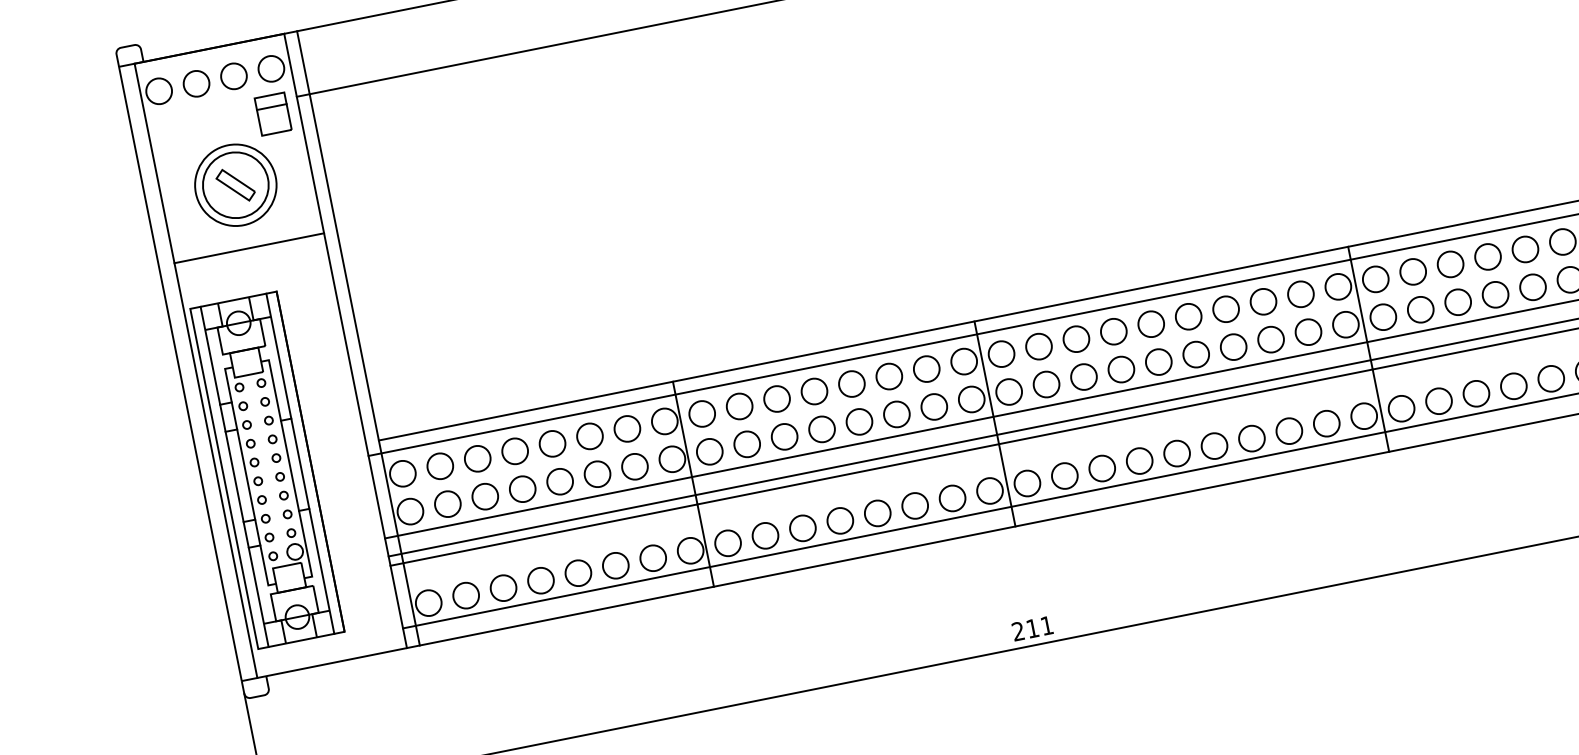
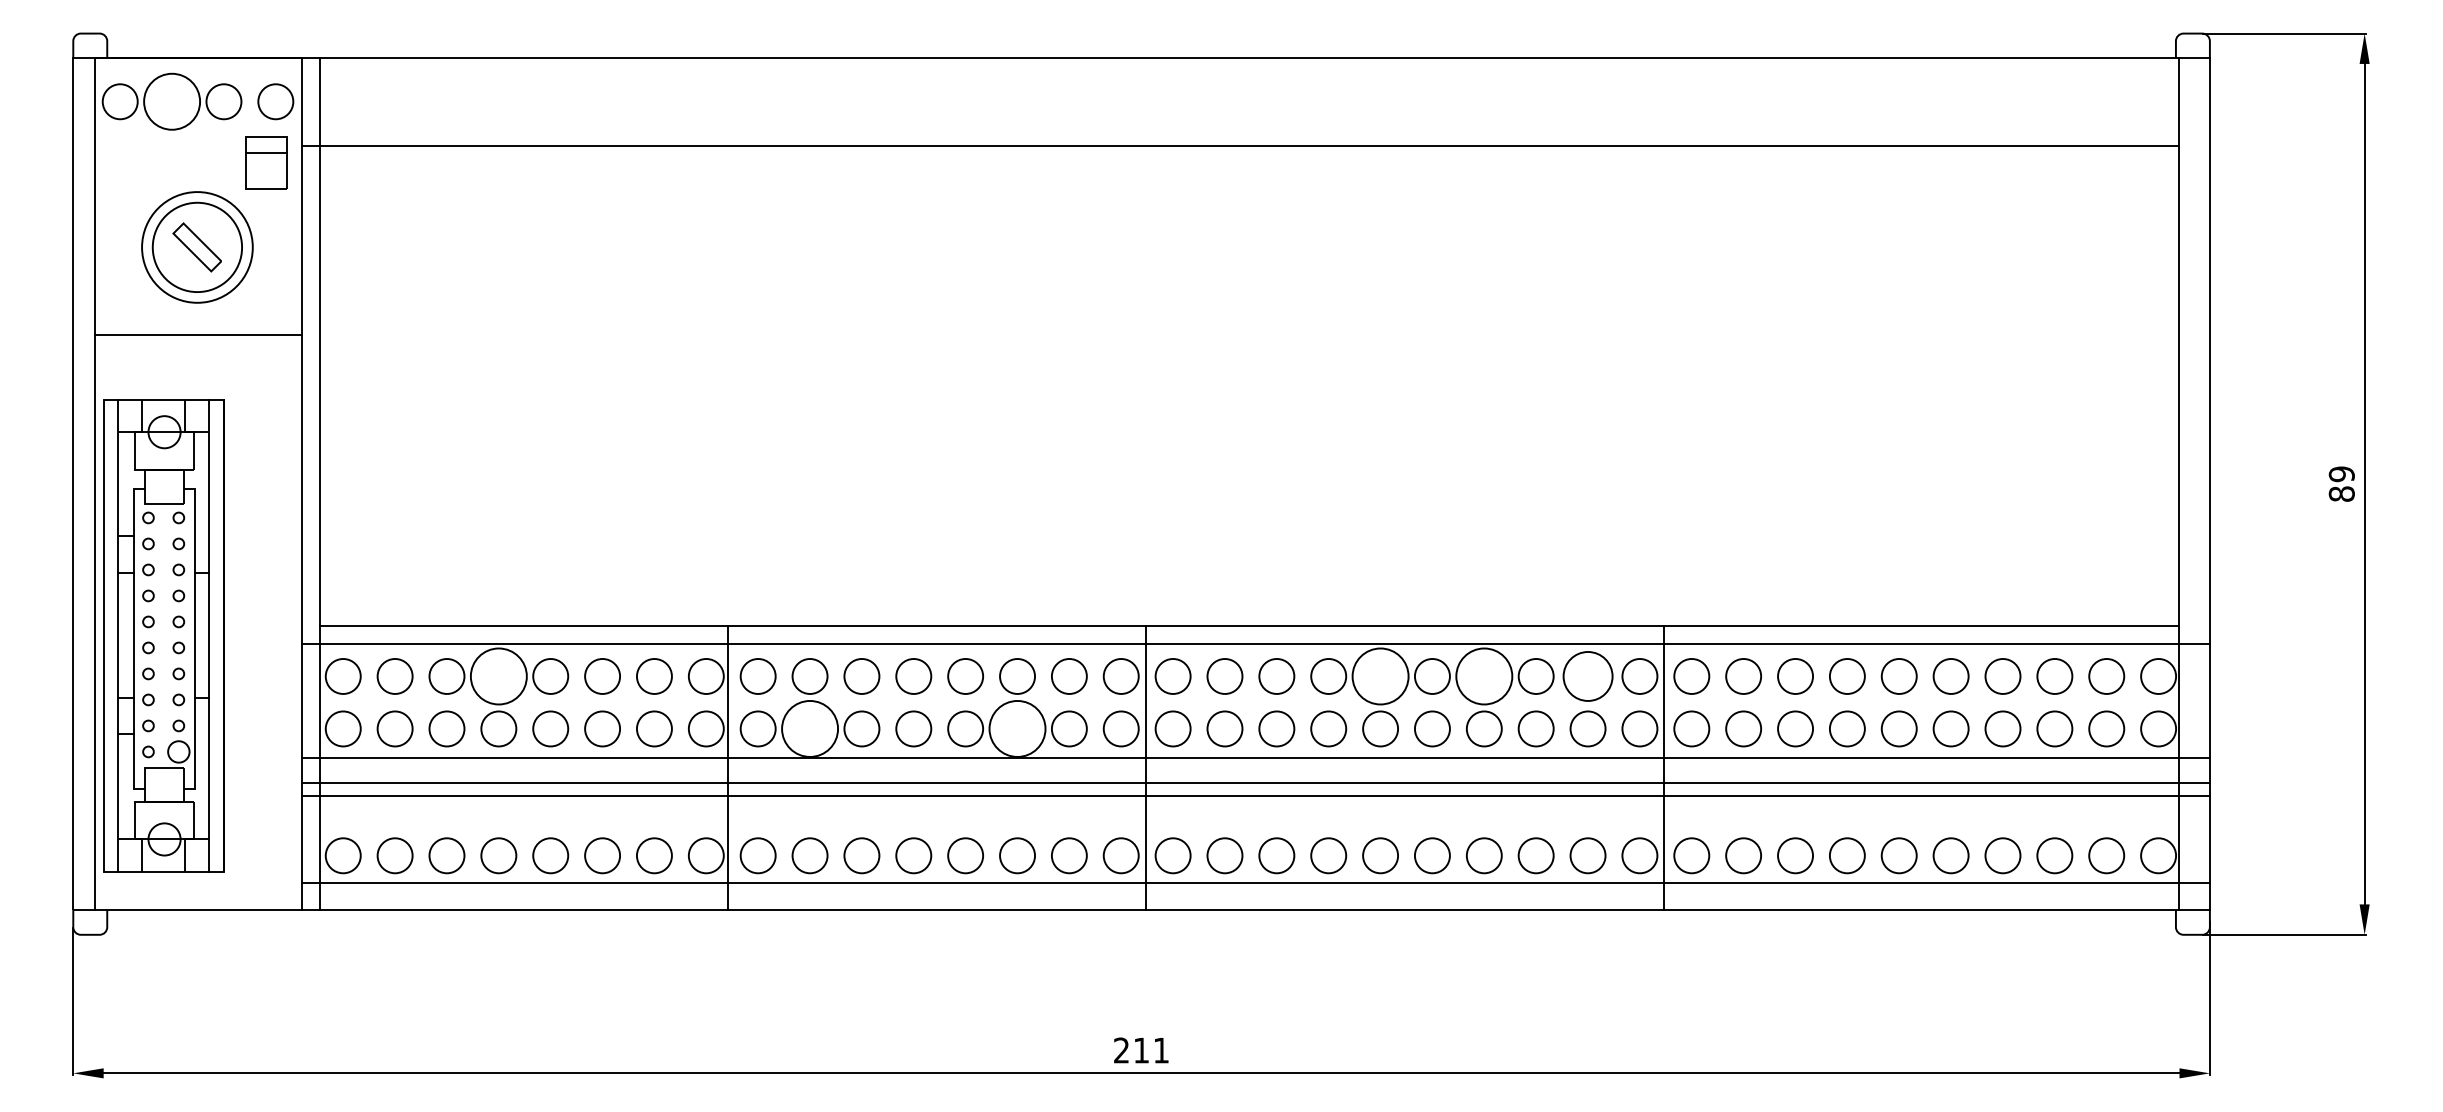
circle: (196, 83) -> (171, 101), size x1.6
circle: (1300, 294) -> (1587, 676), size x1.4
circle: (1225, 308) -> (1483, 675), size x1.6
circle: (1151, 323) -> (1380, 675), size x1.6
circle: (896, 414) -> (1017, 728), size x1.6
circle: (746, 444) -> (809, 728), size x1.6
circle: (514, 450) -> (498, 675), size x1.6

